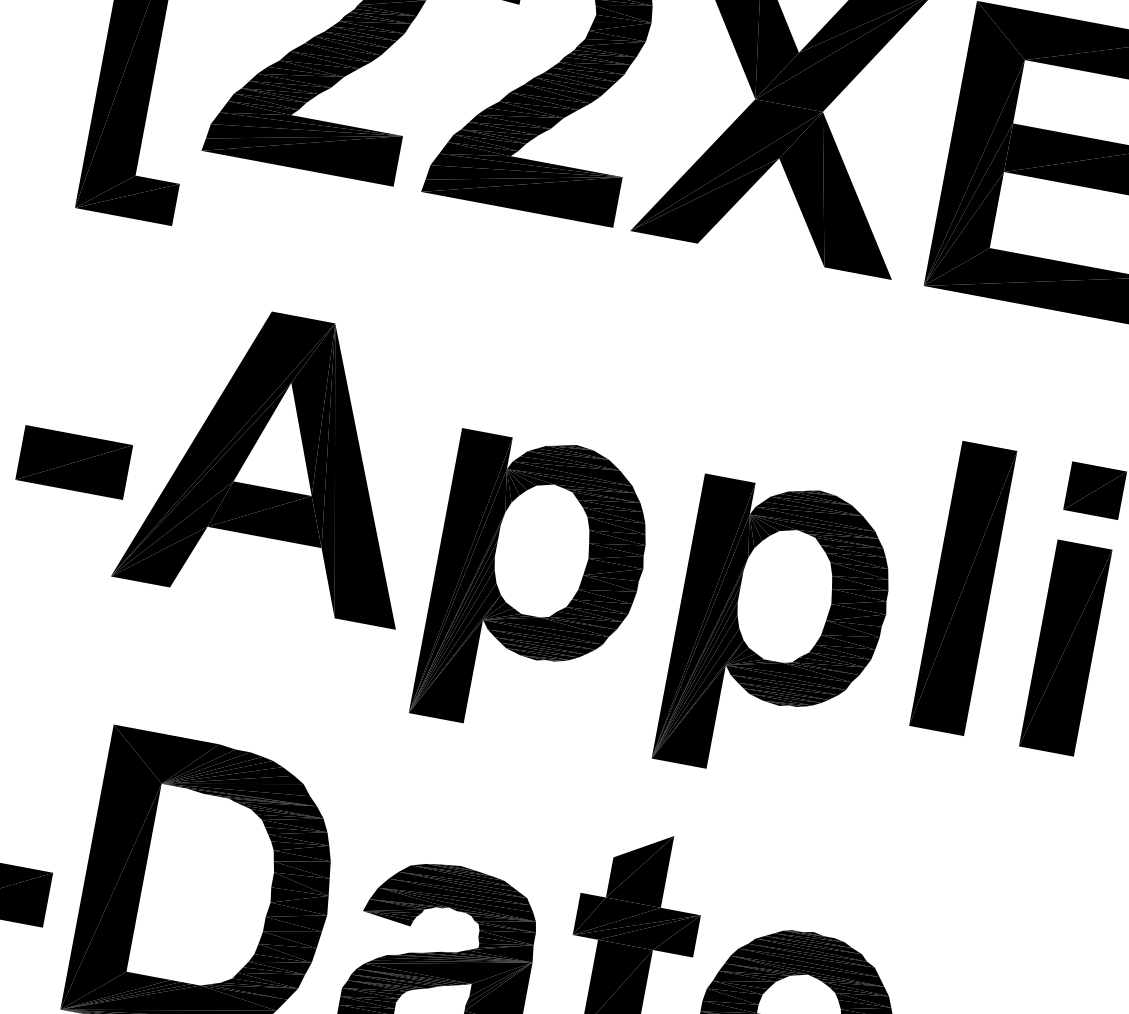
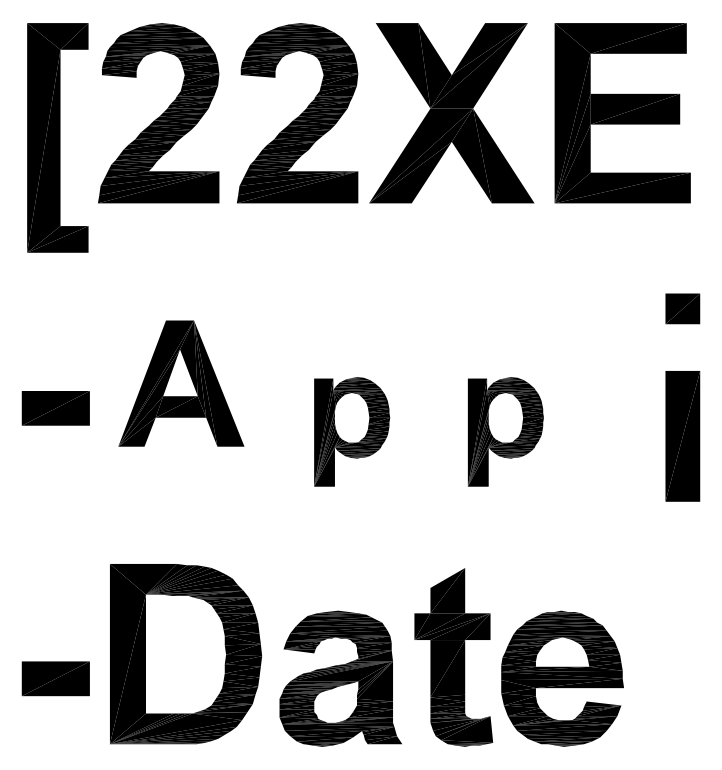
part: (280, 460) -> (181, 383), size x0.7
part: (534, 586) -> (351, 431), size x0.6
part: (963, 588) -> (613, 383), removed
part: (778, 632) -> (505, 431), size x0.6
part: (1065, 648) -> (682, 436), moved

